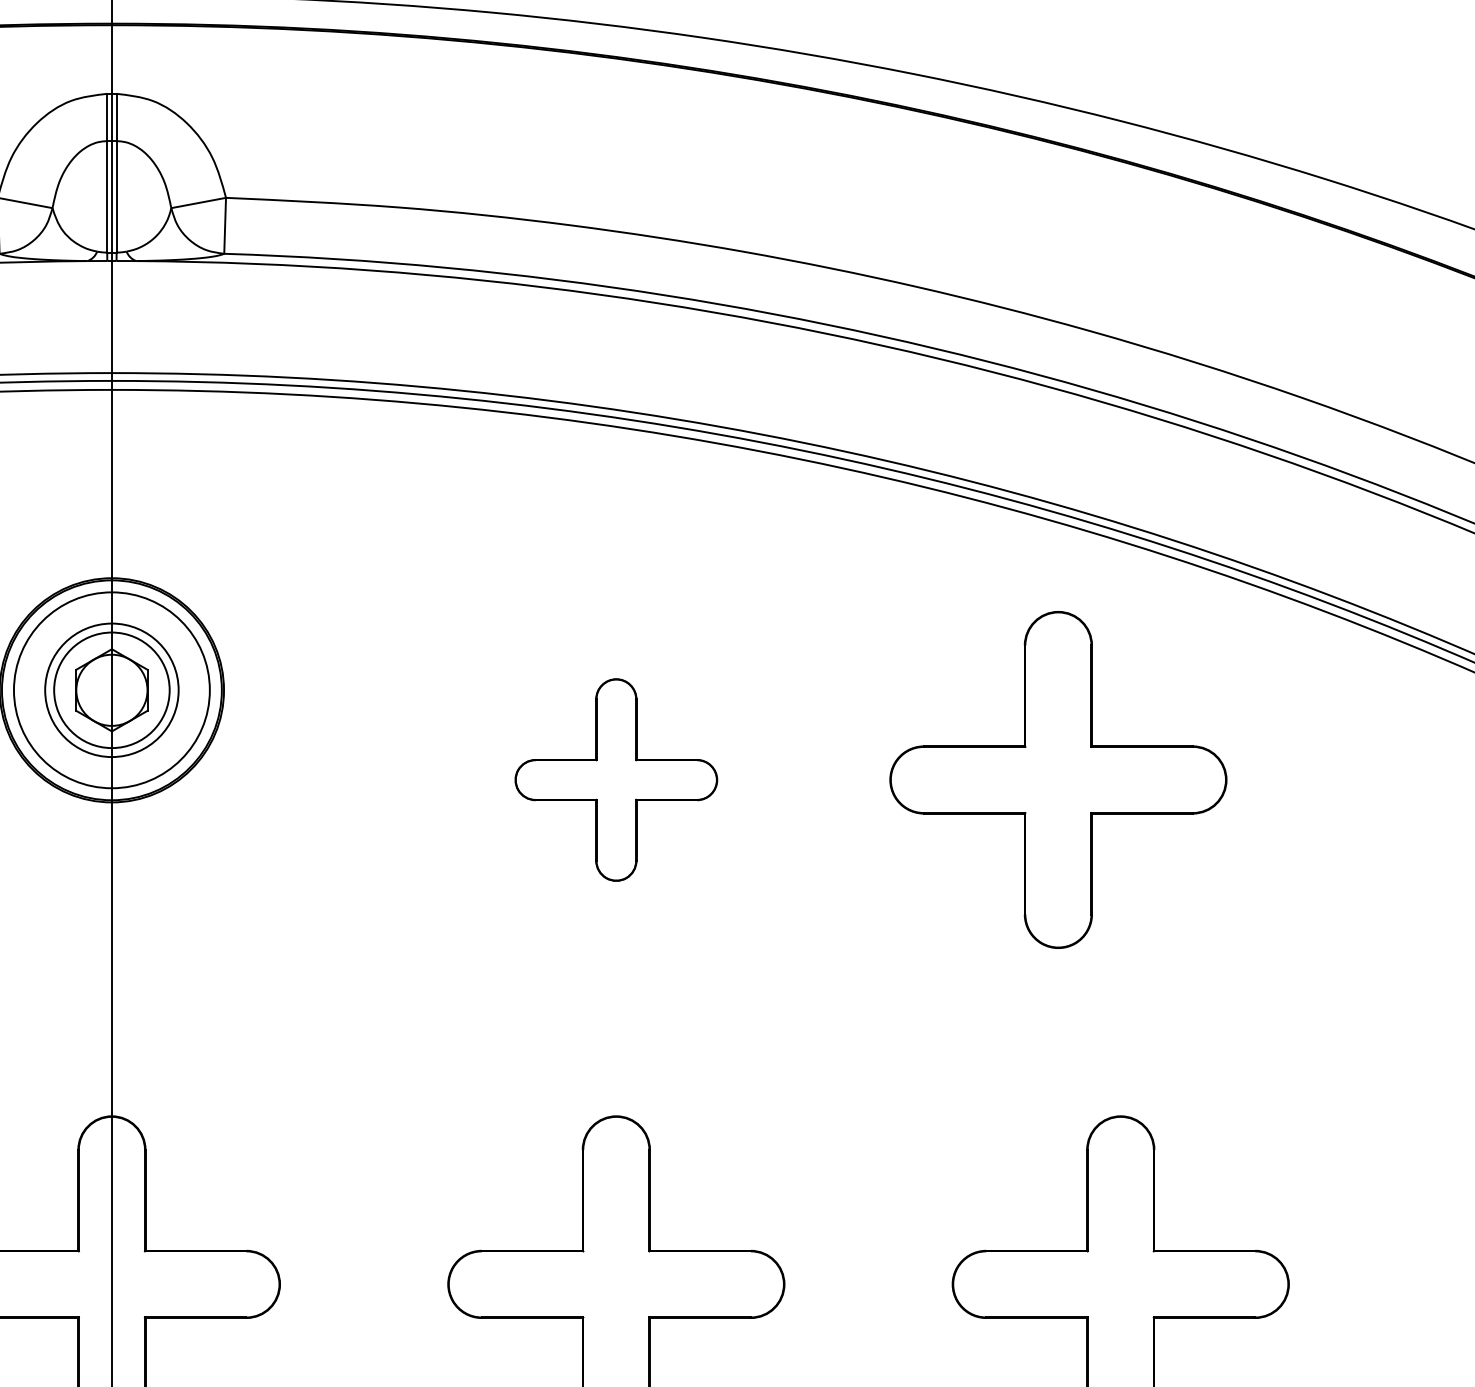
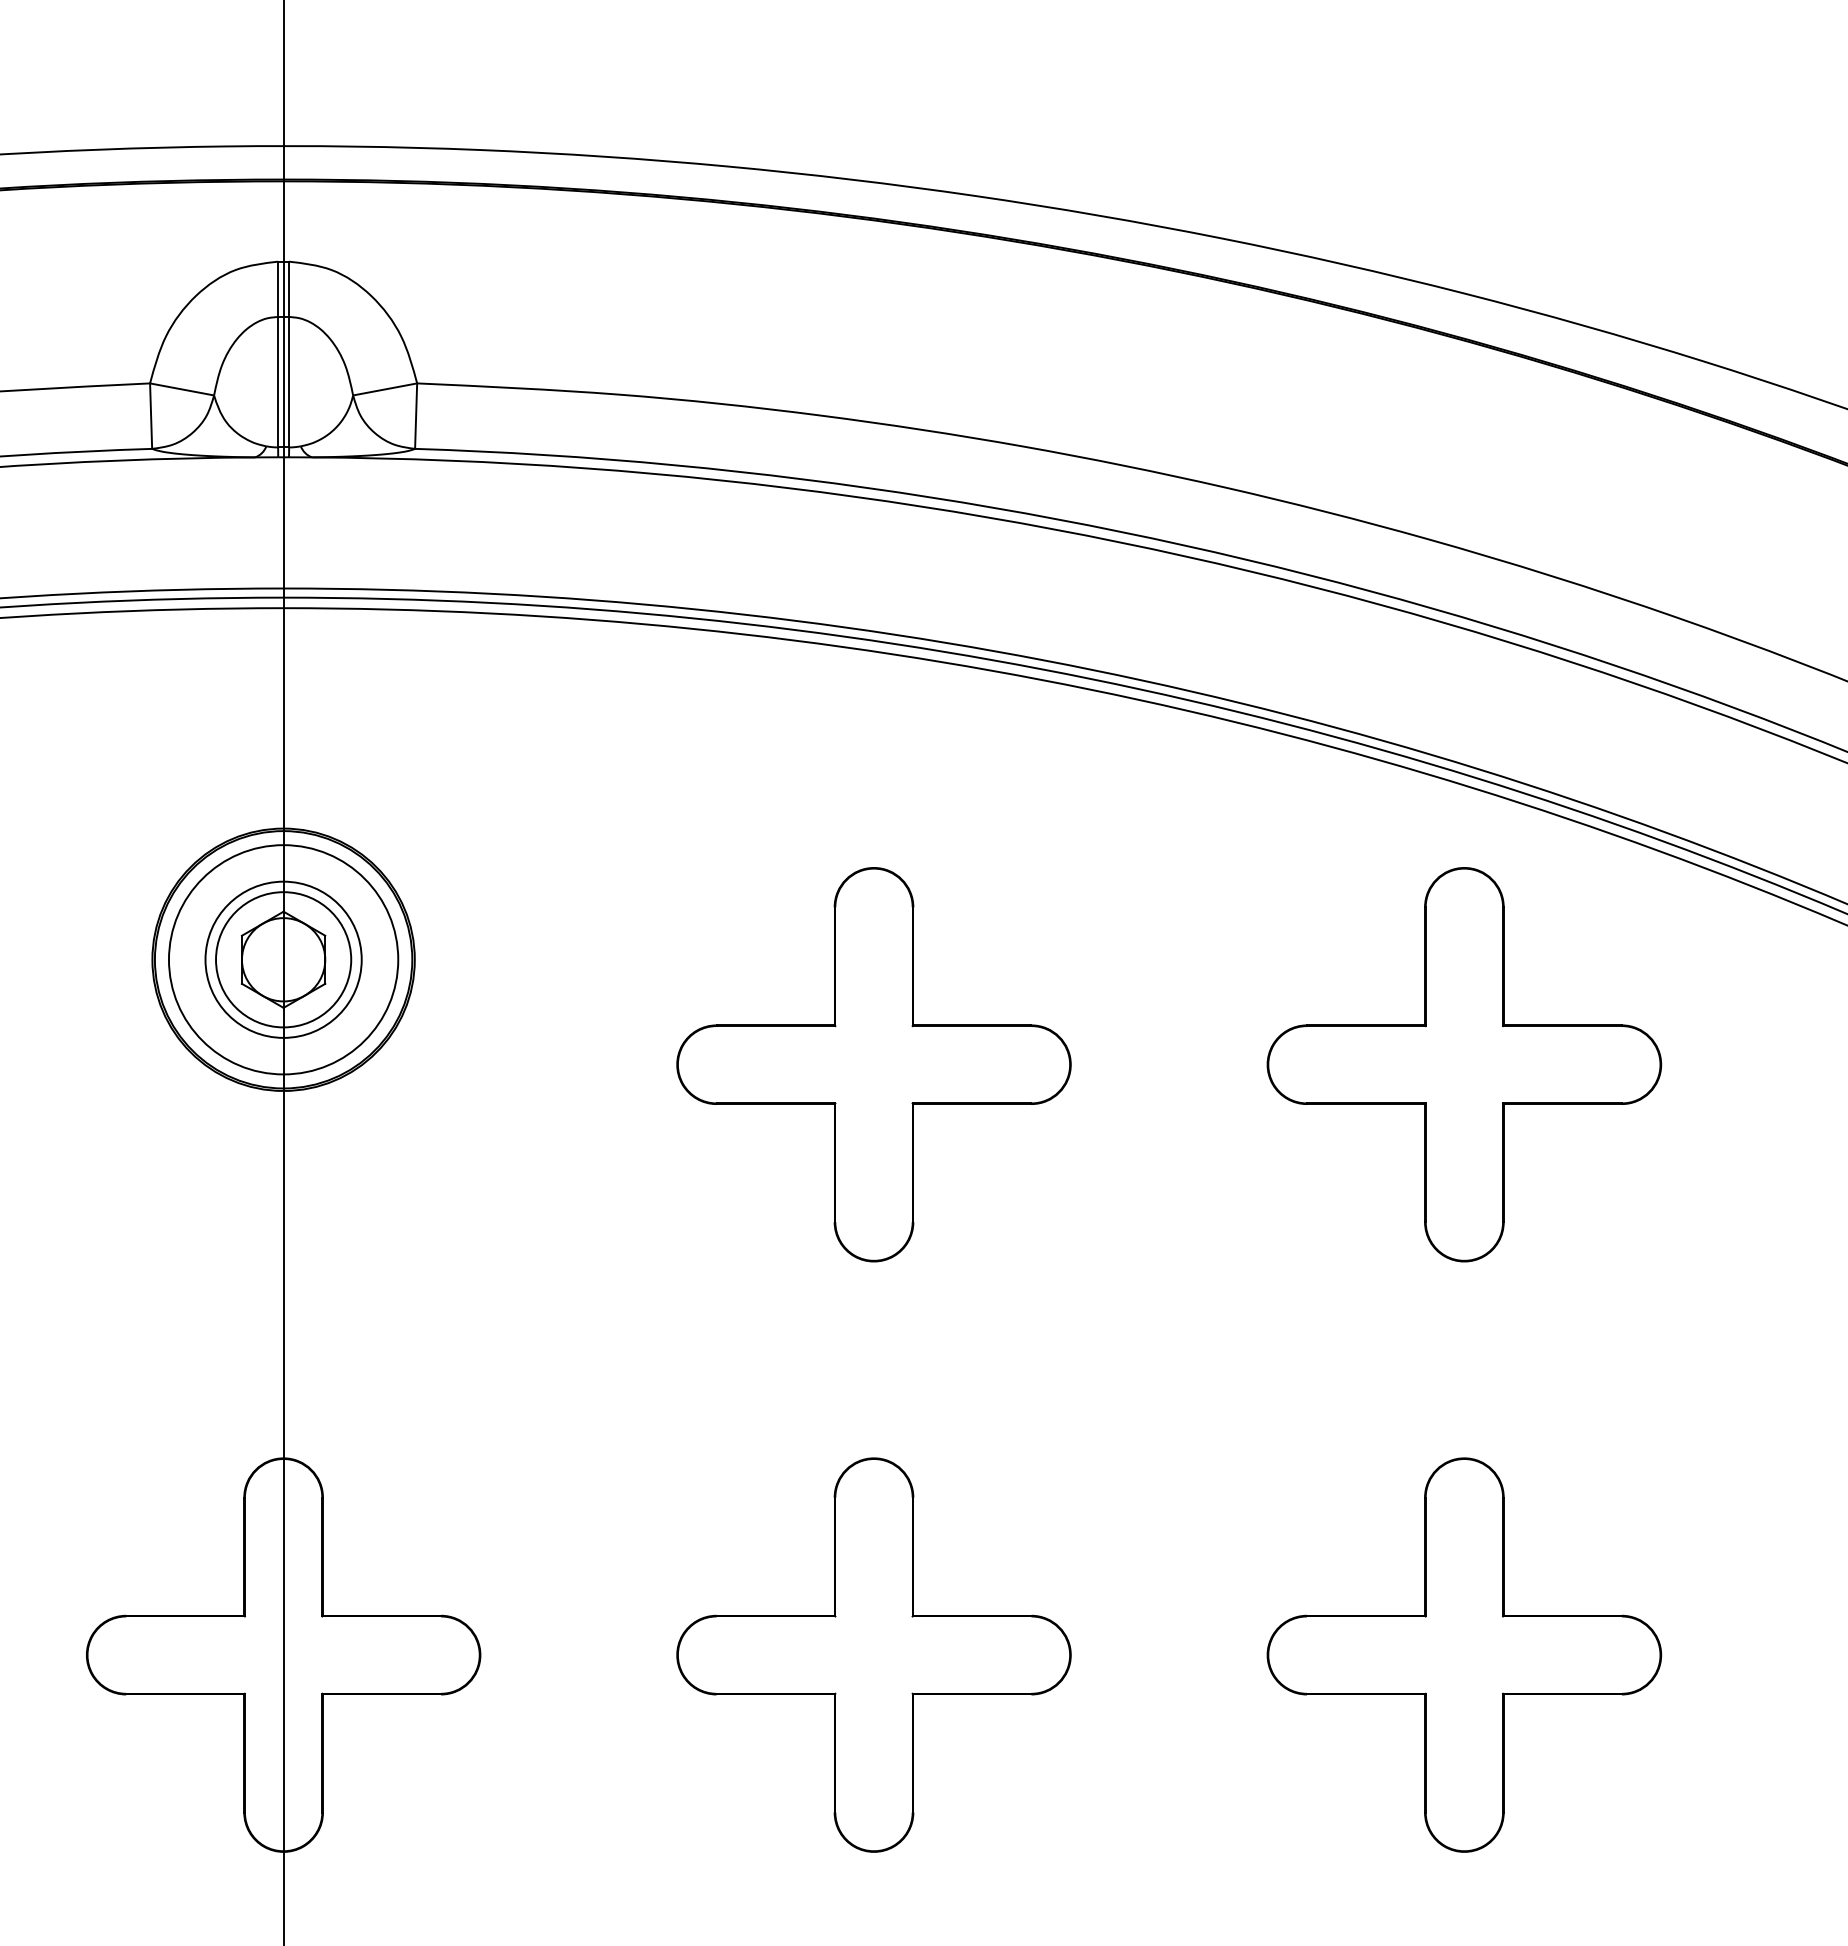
part: (615, 779) -> (873, 1064), size x1.67
part: (1058, 779) -> (1464, 1064), moved

